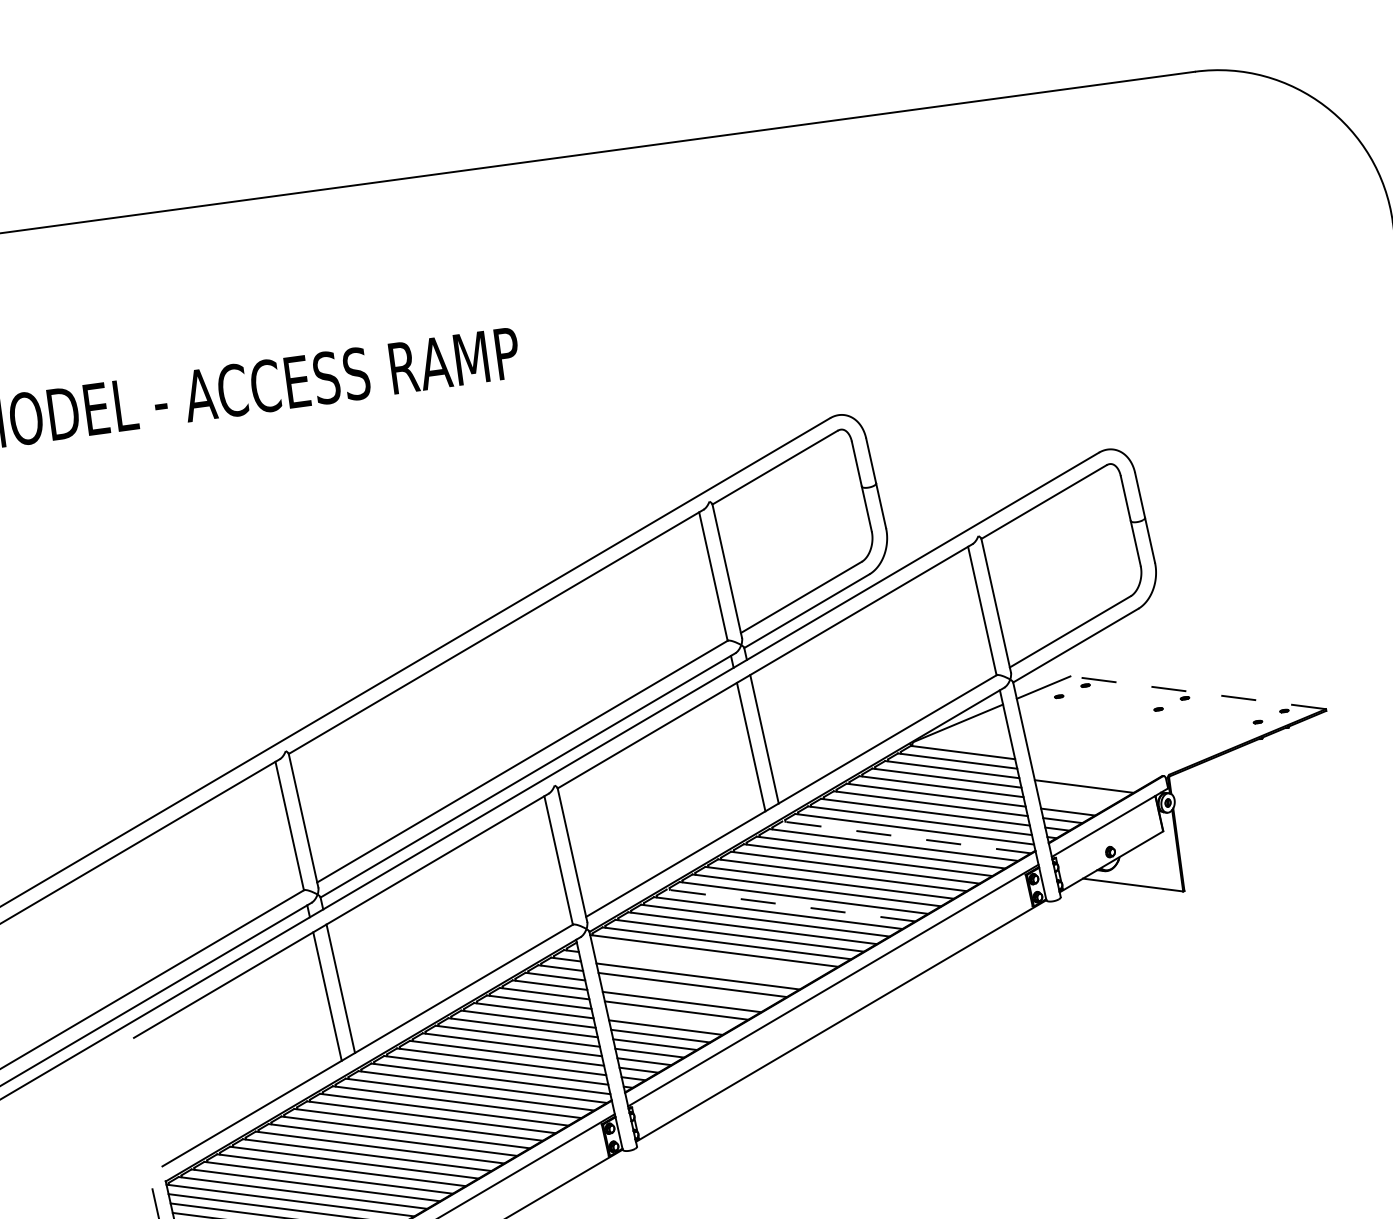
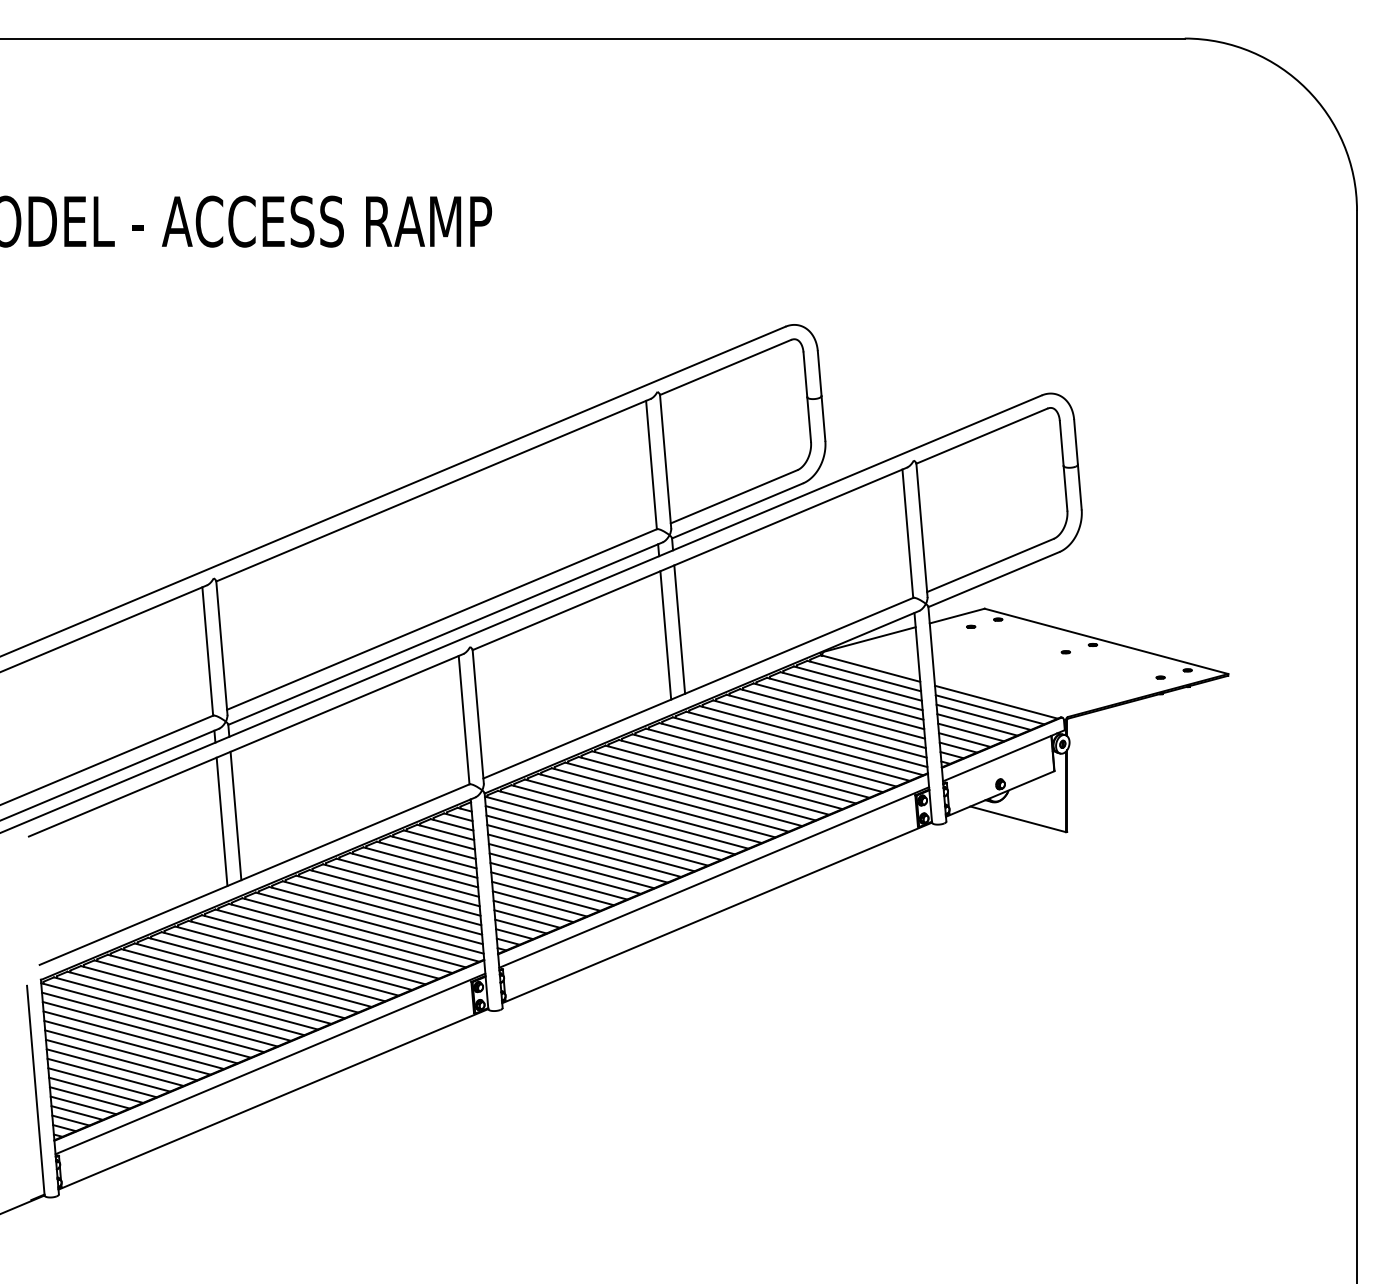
line: (1198, 692) -> (1106, 641), dashed -> solid
line: (1095, 768) -> (996, 701), added
line: (1089, 777) -> (989, 709), added
line: (1078, 794) -> (977, 724), added
line: (1072, 803) -> (970, 732), added
line: (906, 837) -> (804, 743), dashed -> solid
line: (790, 905) -> (683, 794), dashed -> solid
line: (708, 959) -> (596, 835), added
line: (703, 968) -> (590, 843), added
line: (687, 992) -> (571, 865), added
line: (671, 1018) -> (552, 888), added

